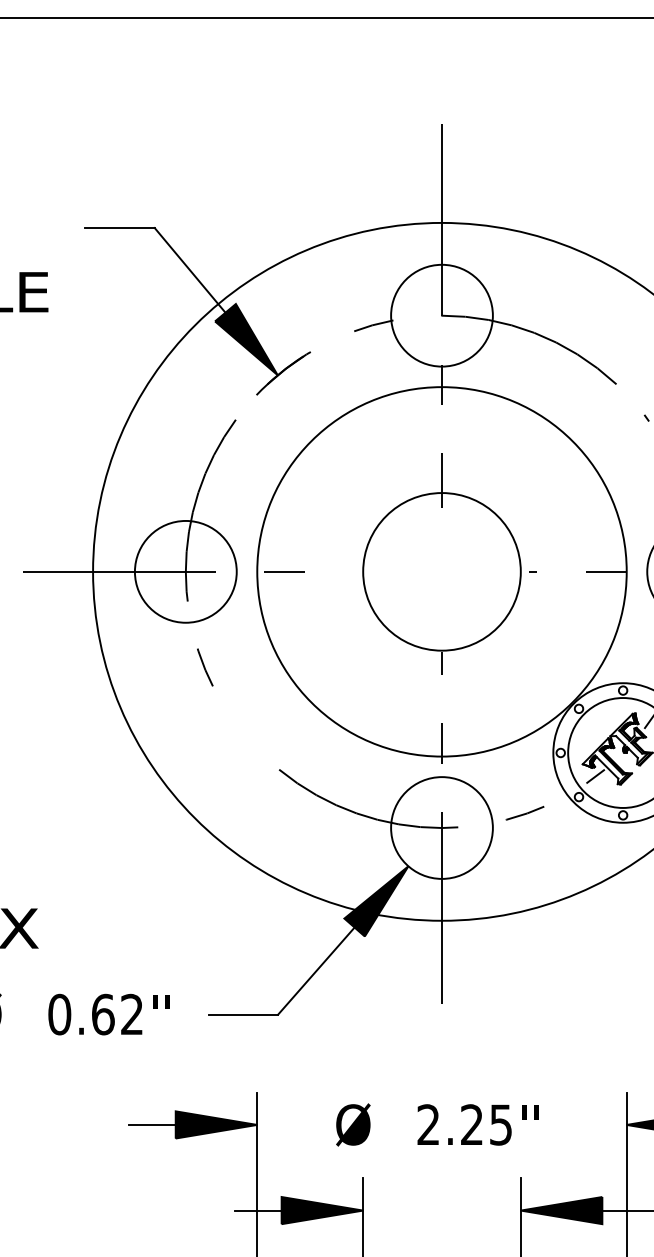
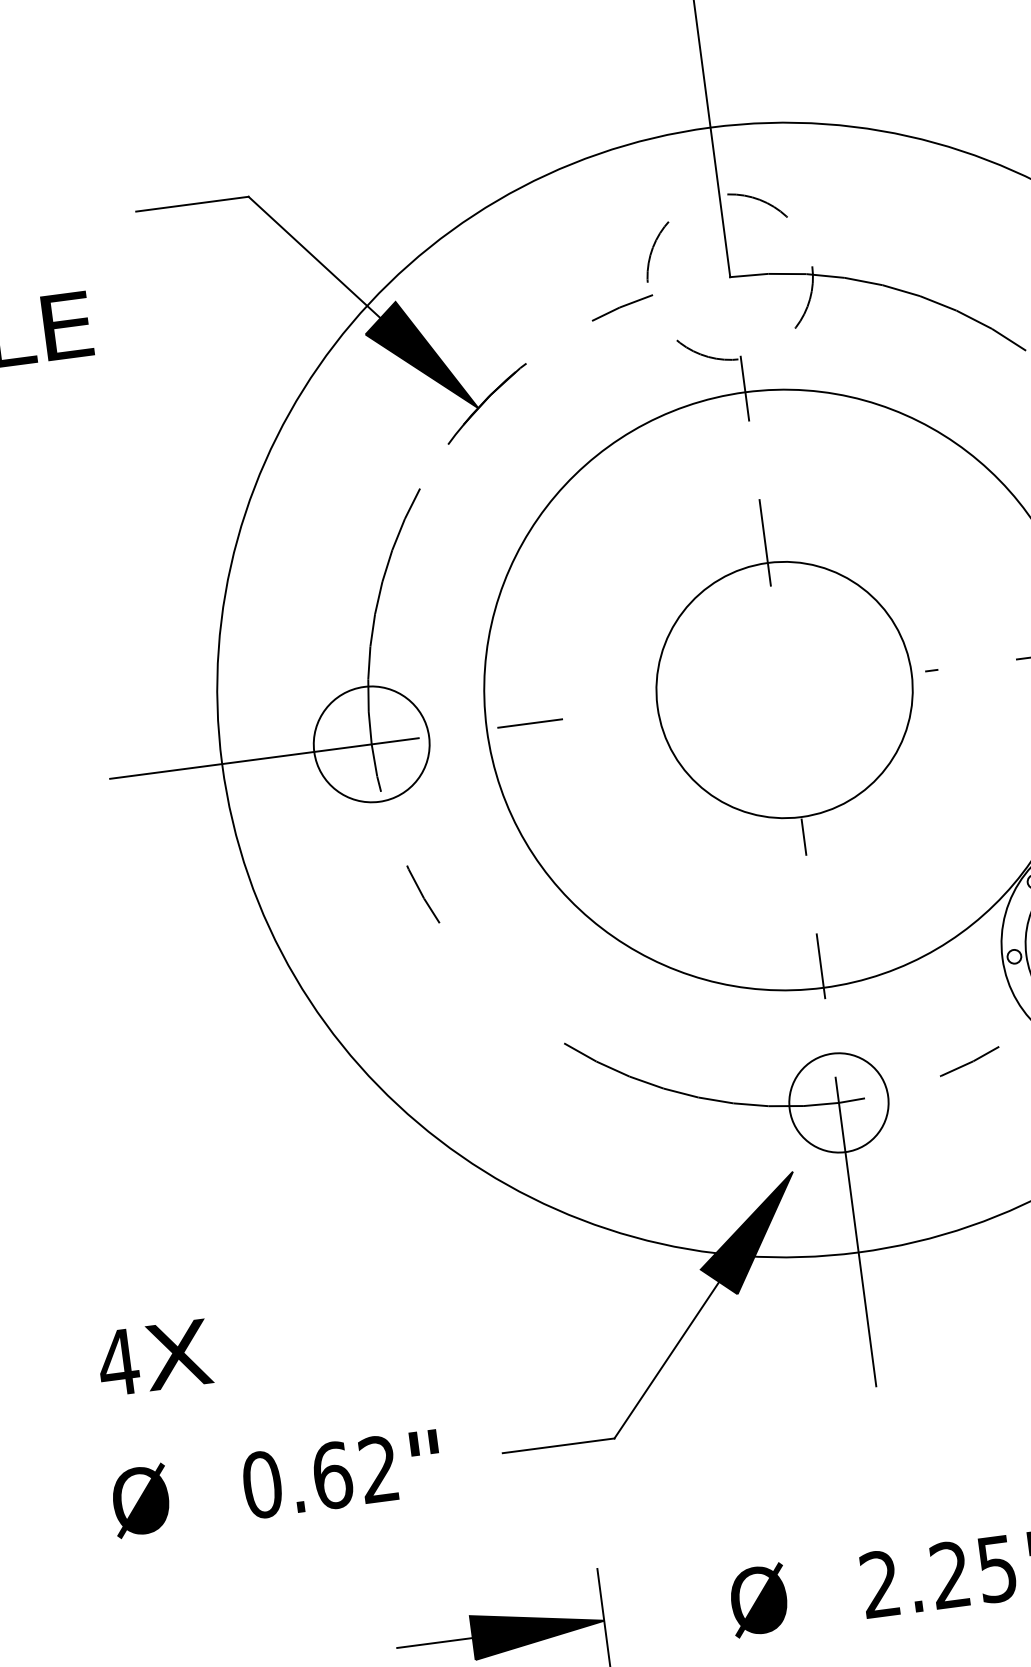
circle: (441, 315) -> (729, 276), solid -> dashed
circle: (185, 571) -> (371, 743), size x0.7
circle: (441, 827) -> (838, 1102), size x0.6

